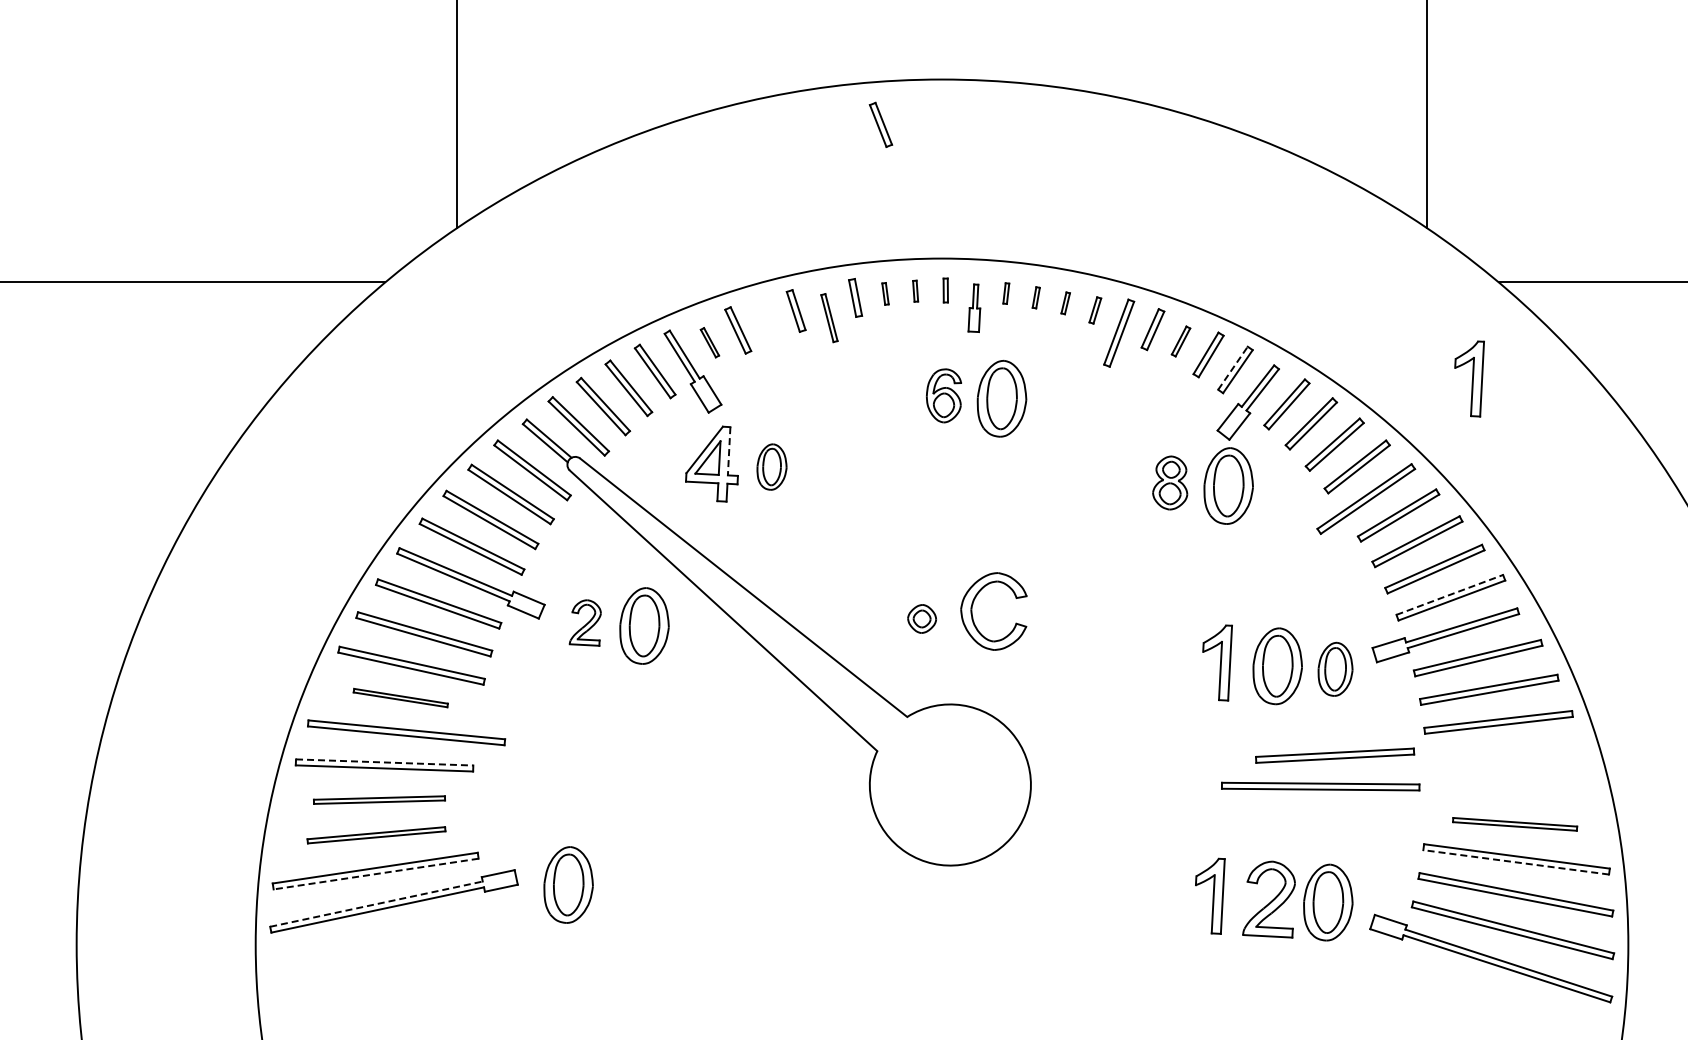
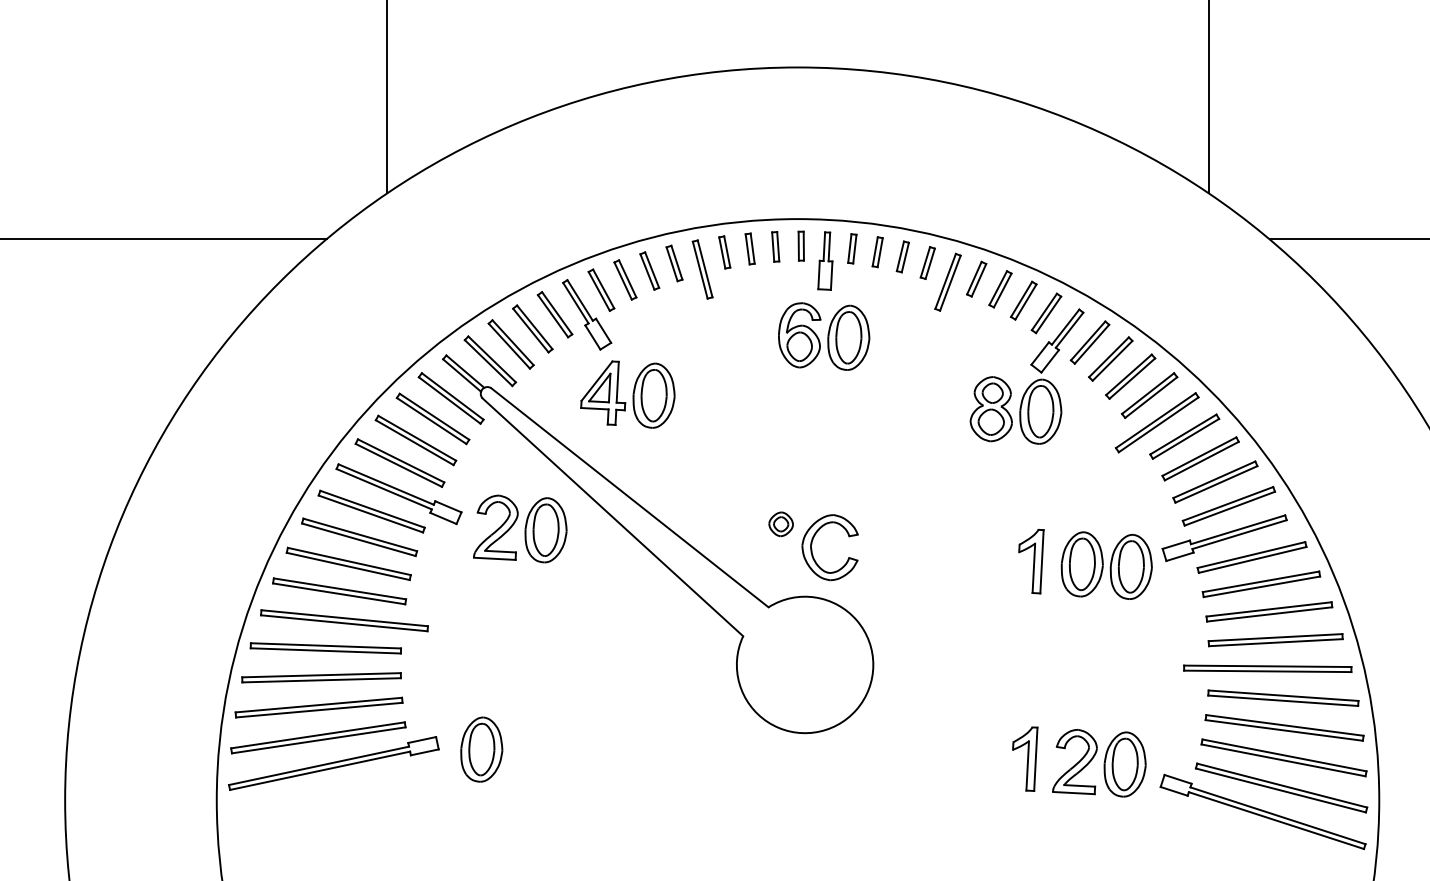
part: (880, 124) -> (649, 270), moved
part: (915, 290) -> (775, 246), size x1.67
part: (945, 290) -> (800, 246), size x1.43
part: (885, 293) -> (750, 248), size x1.67
part: (1006, 293) -> (852, 248), size x1.67
part: (1036, 297) -> (878, 252), size x1.67
part: (1065, 303) -> (902, 257), size x1.67
part: (974, 308) -> (825, 261), size x1.43
part: (1095, 310) -> (927, 263), size x1.43
part: (829, 317) -> (702, 269), size x1.43
part: (1180, 341) -> (999, 289), size x1.43
part: (709, 342) -> (601, 290), size x1.67
line: (1233, 367) -> (1044, 311), dashed -> solid
part: (1469, 378) -> (1244, 320), removed
part: (943, 395) -> (799, 335), size x1.43
line: (729, 451) -> (618, 382), dashed -> solid
part: (771, 466) -> (653, 395), size x1.67
part: (1169, 482) -> (990, 408), size x1.43
line: (1449, 594) -> (1227, 503), dashed -> solid
part: (973, 617) -> (812, 552), moved
part: (585, 622) -> (496, 527), size x1.67
part: (1335, 669) -> (1131, 567), size x1.43
part: (400, 697) -> (339, 590), size x1.67
part: (1335, 755) -> (1276, 639), moved
line: (384, 762) -> (325, 645), dashed -> solid
part: (1320, 786) -> (1267, 668), moved
part: (379, 799) -> (321, 677), size x1.43
part: (1514, 824) -> (1282, 698), size x1.43
part: (376, 834) -> (319, 706), size x1.43
line: (1516, 862) -> (1284, 730), dashed -> solid
line: (376, 874) -> (319, 740), dashed -> solid
line: (376, 904) -> (319, 766), dashed -> solid

